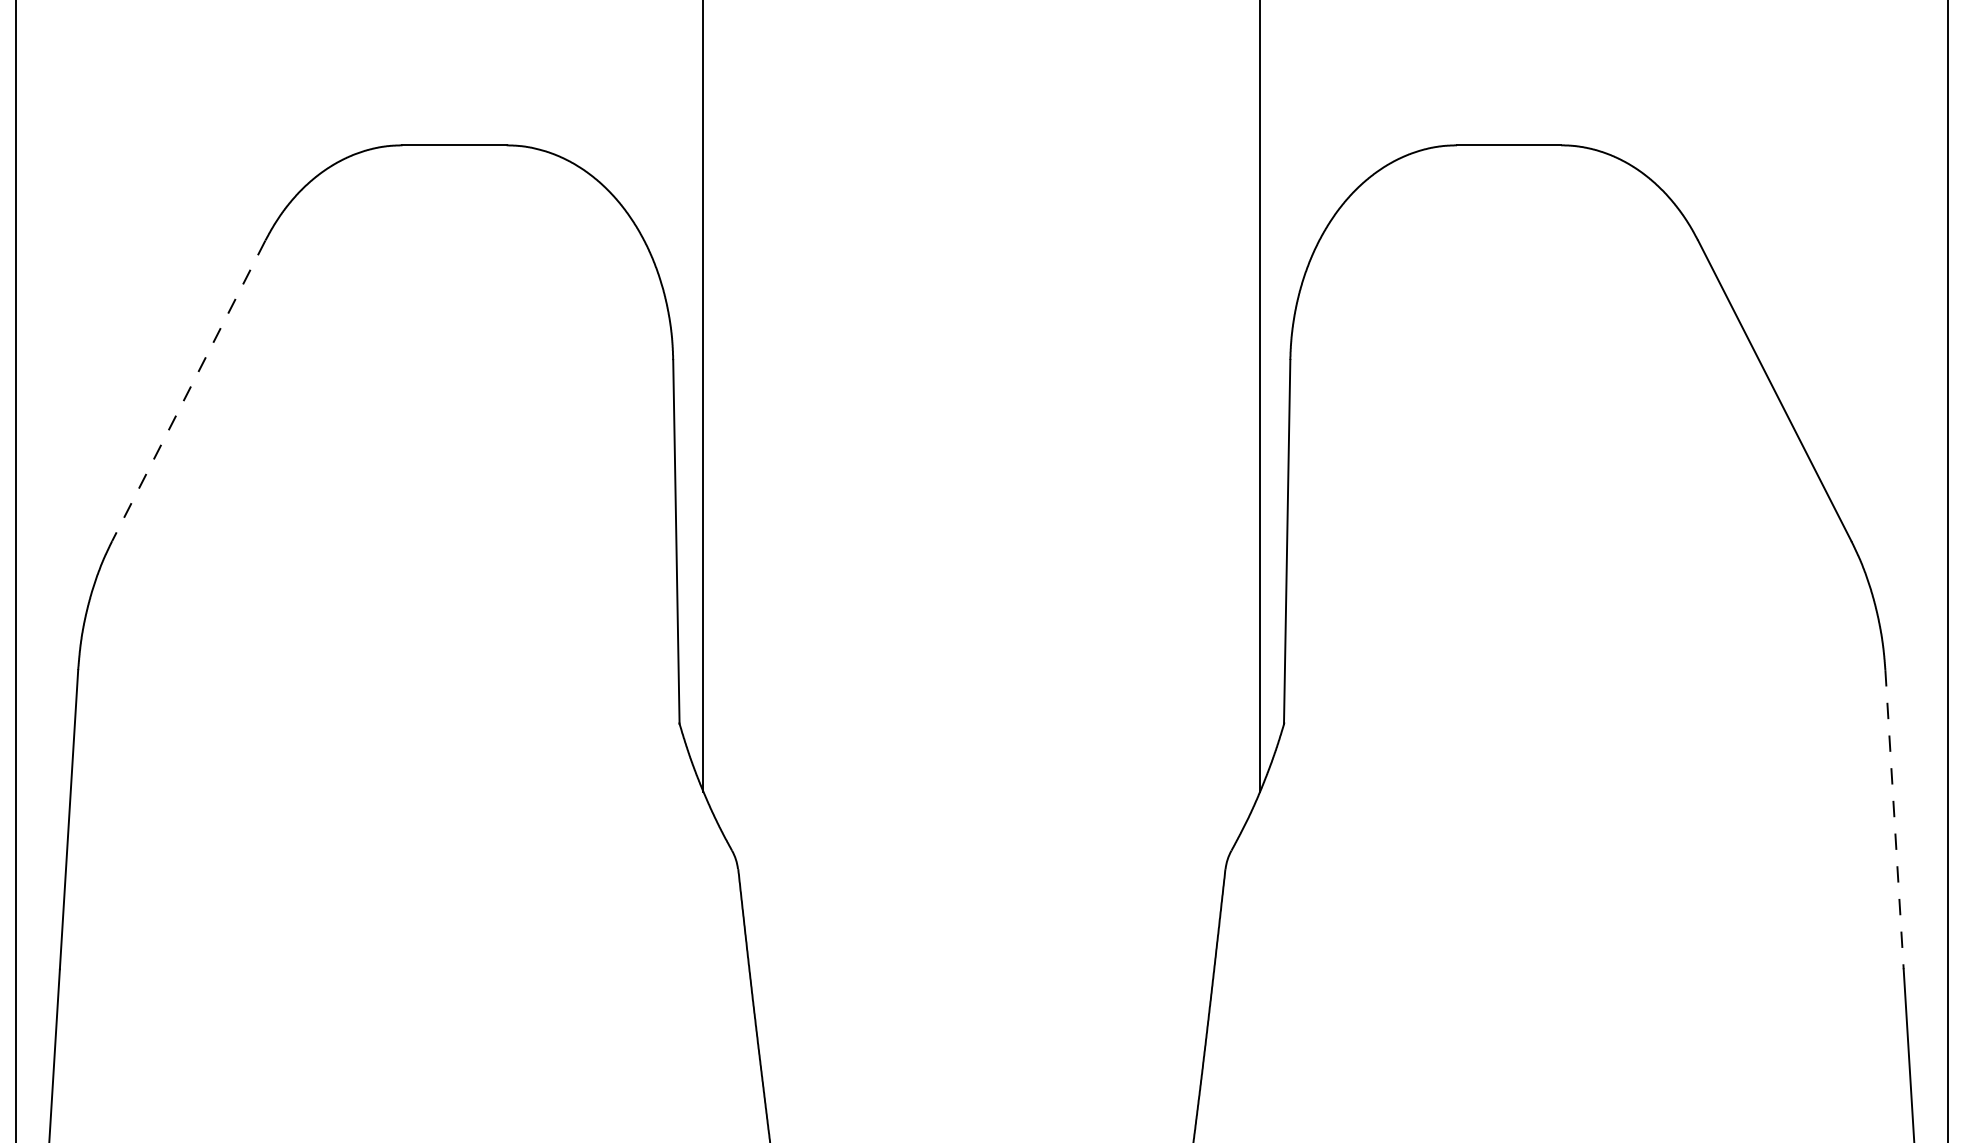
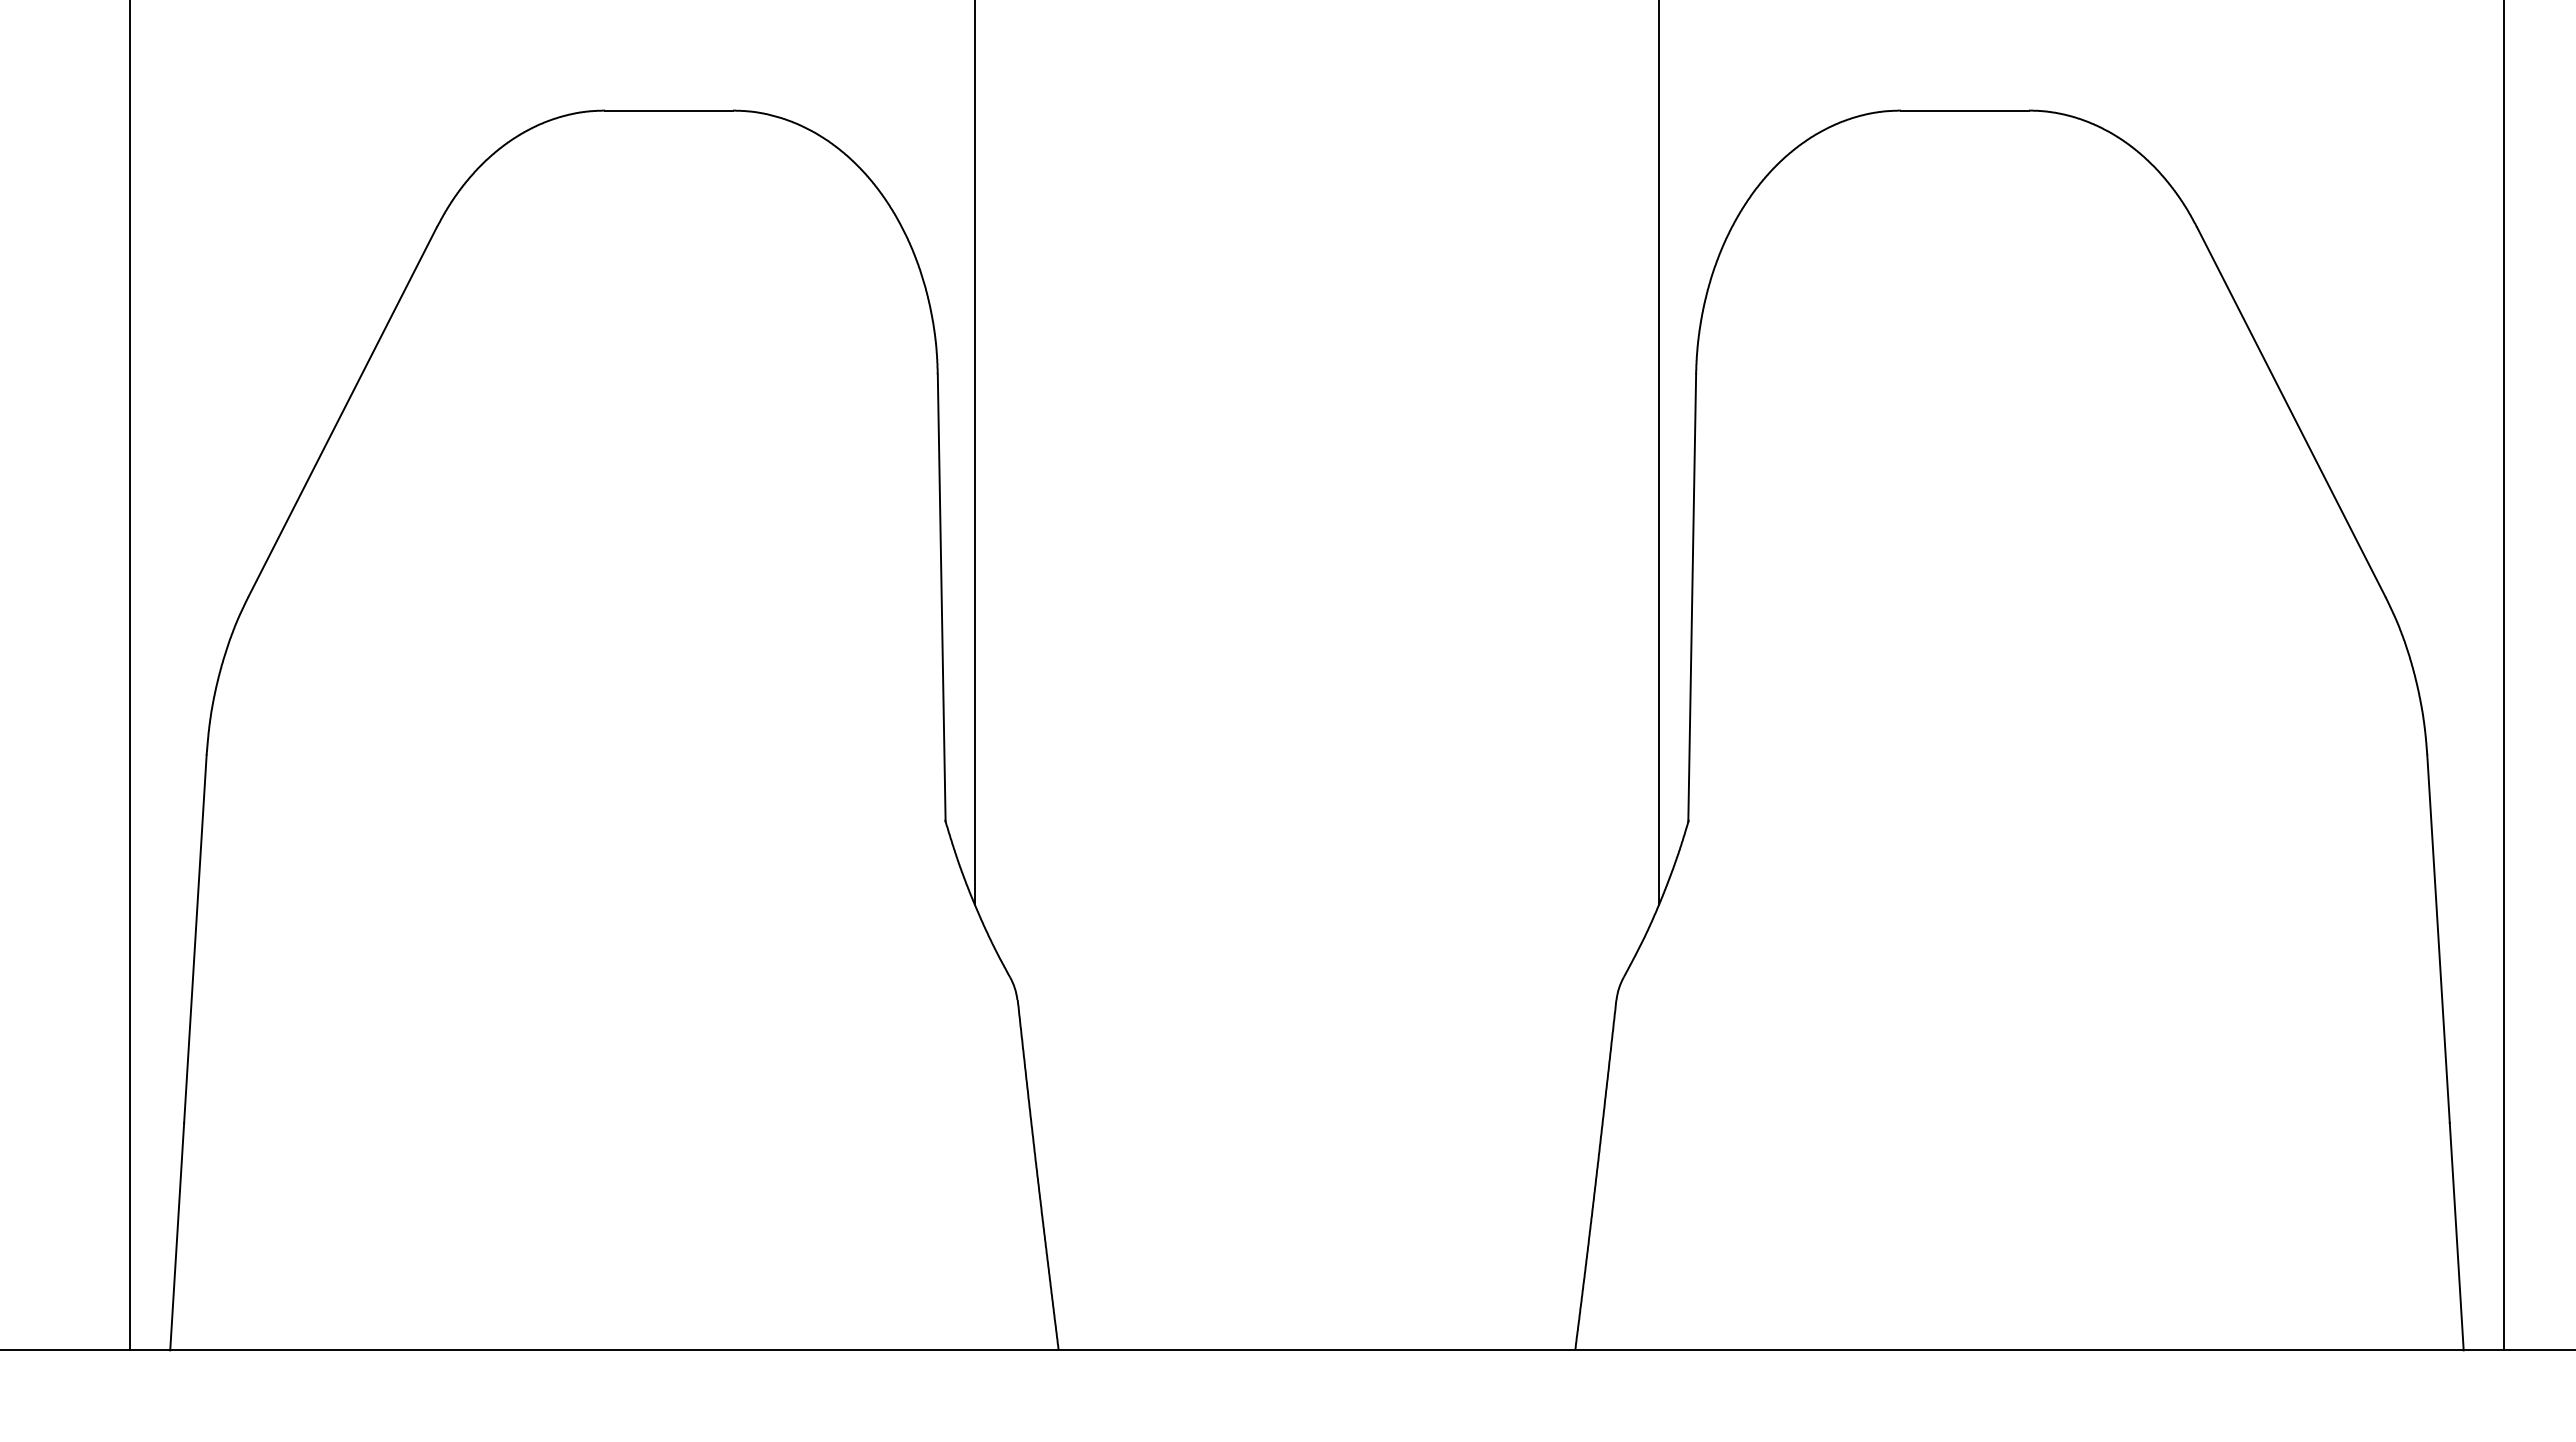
line: (188, 391) -> (342, 412), dashed -> solid
line: (1894, 819) -> (2438, 939), dashed -> solid

